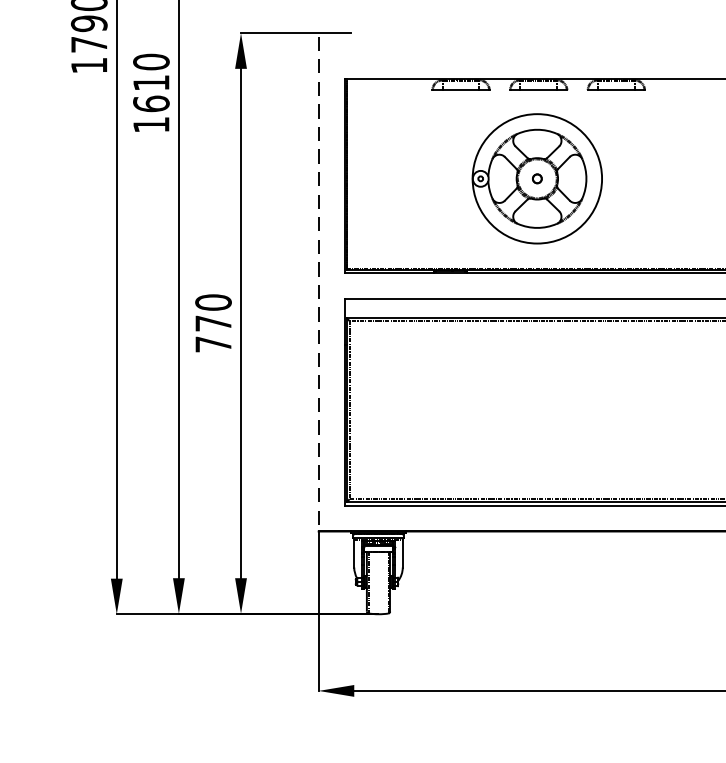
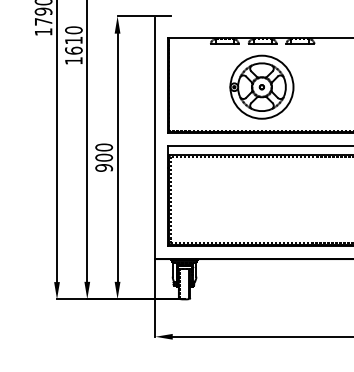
line: (318, 284) -> (155, 138), dashed -> solid
text: (214, 333) -> (104, 162), 770 -> 900

